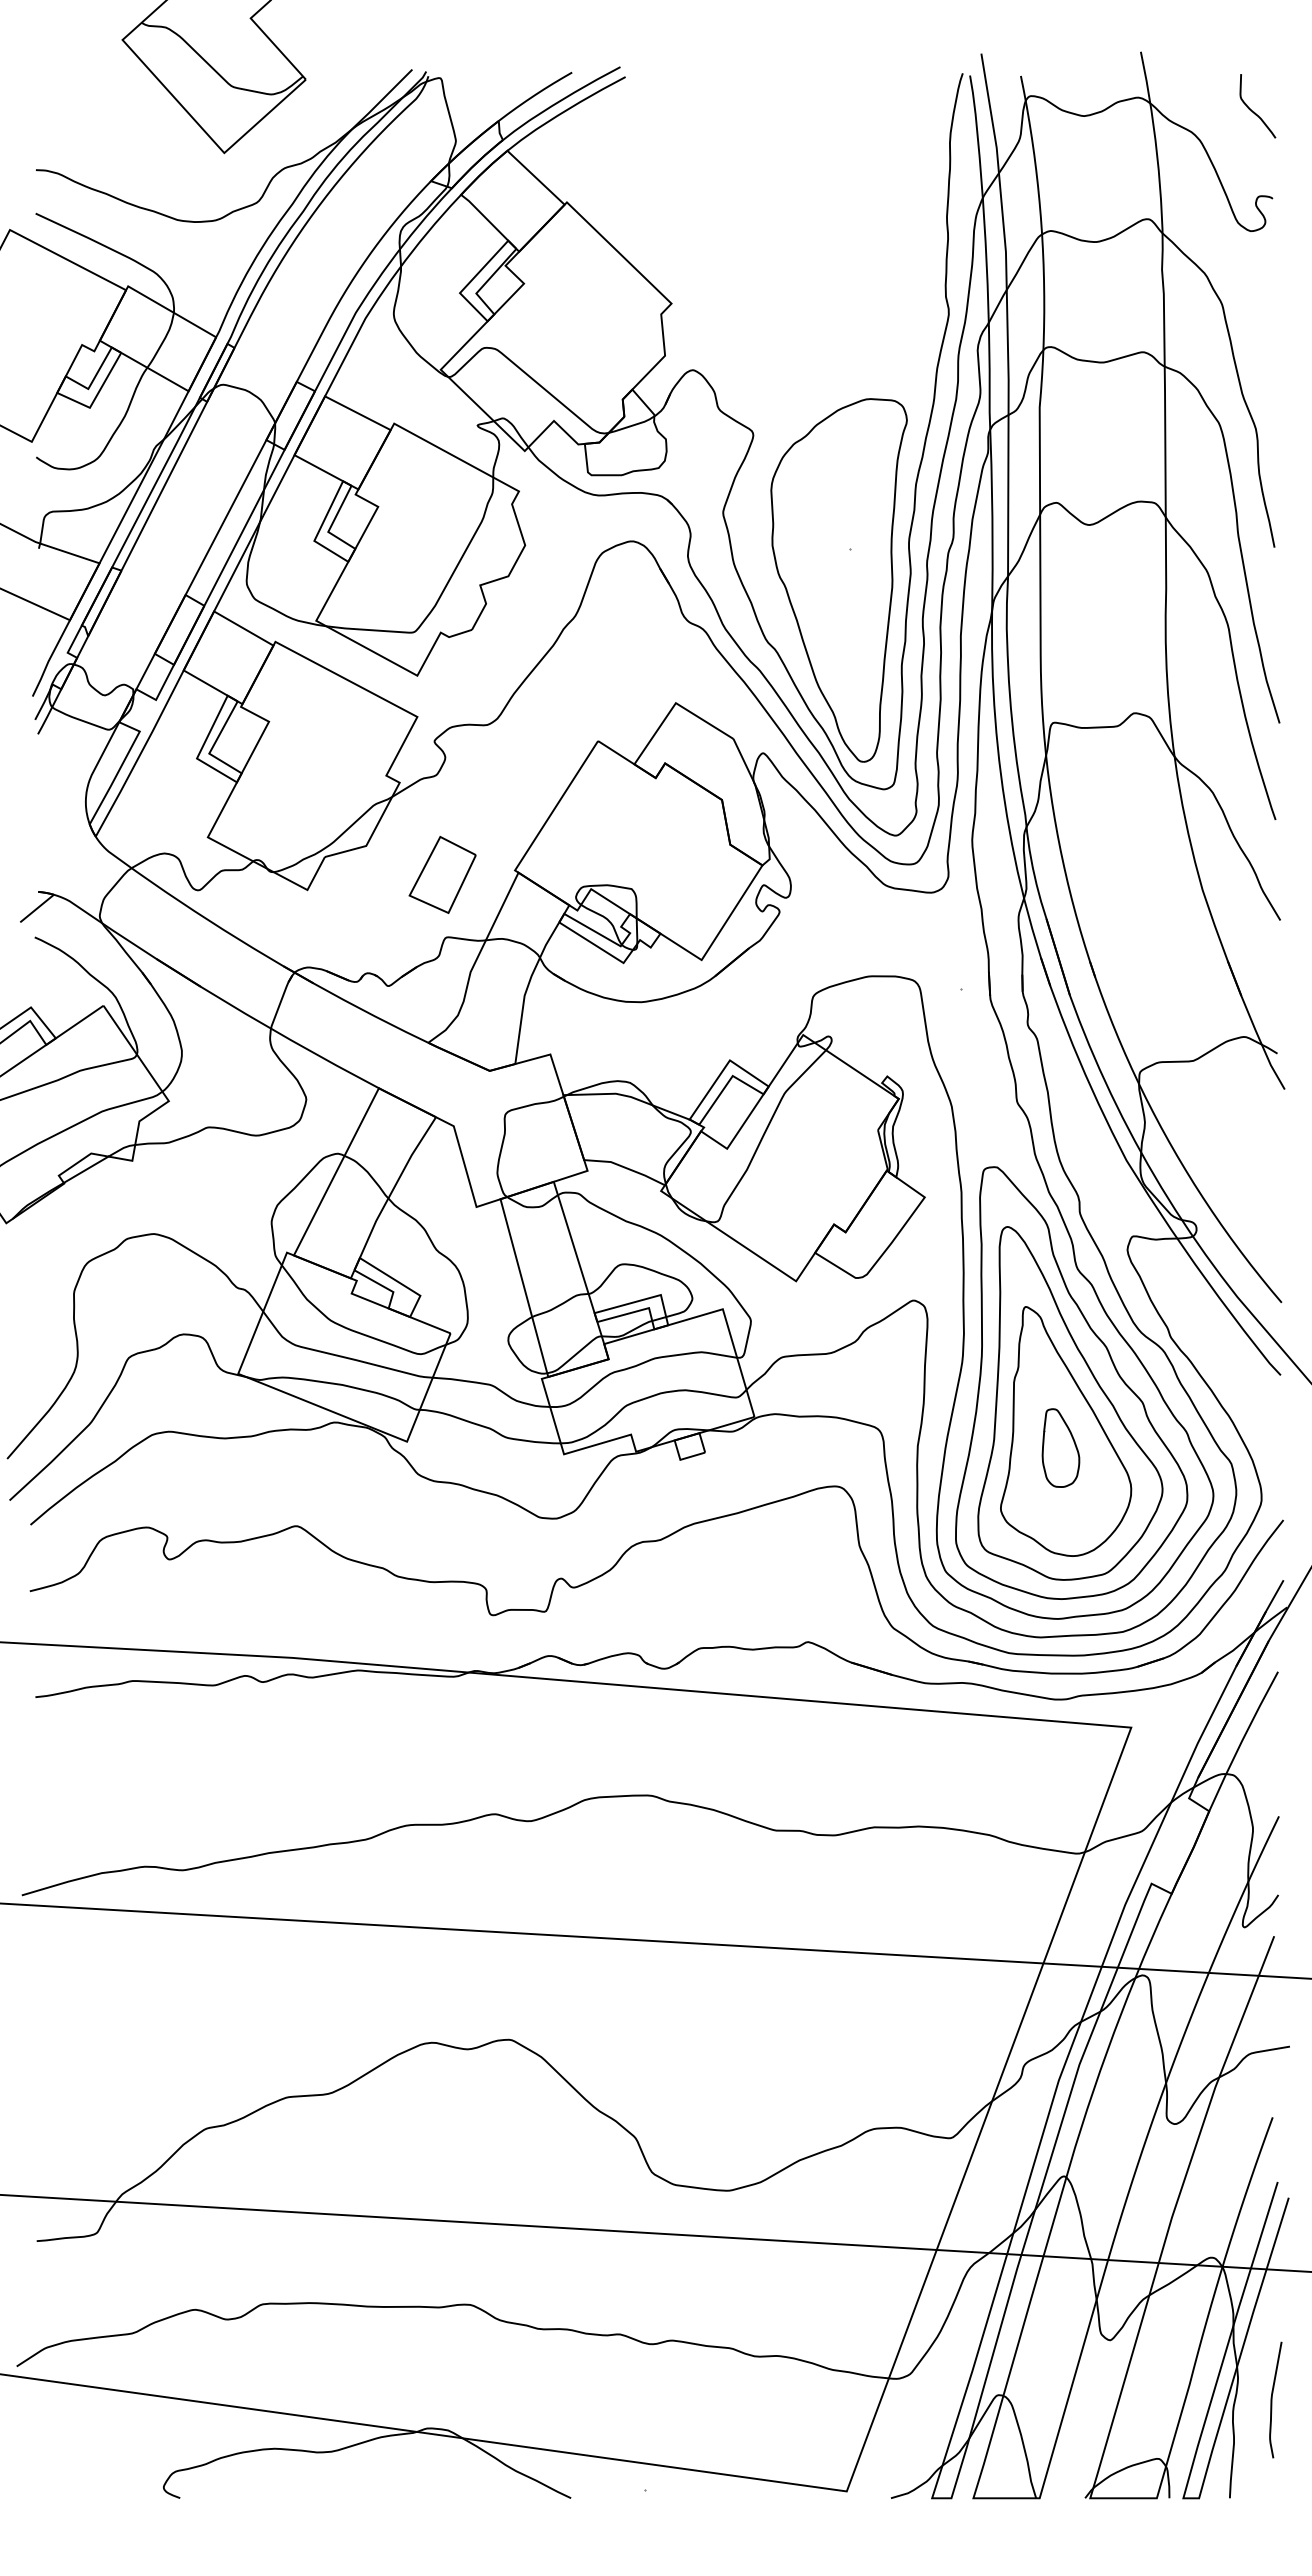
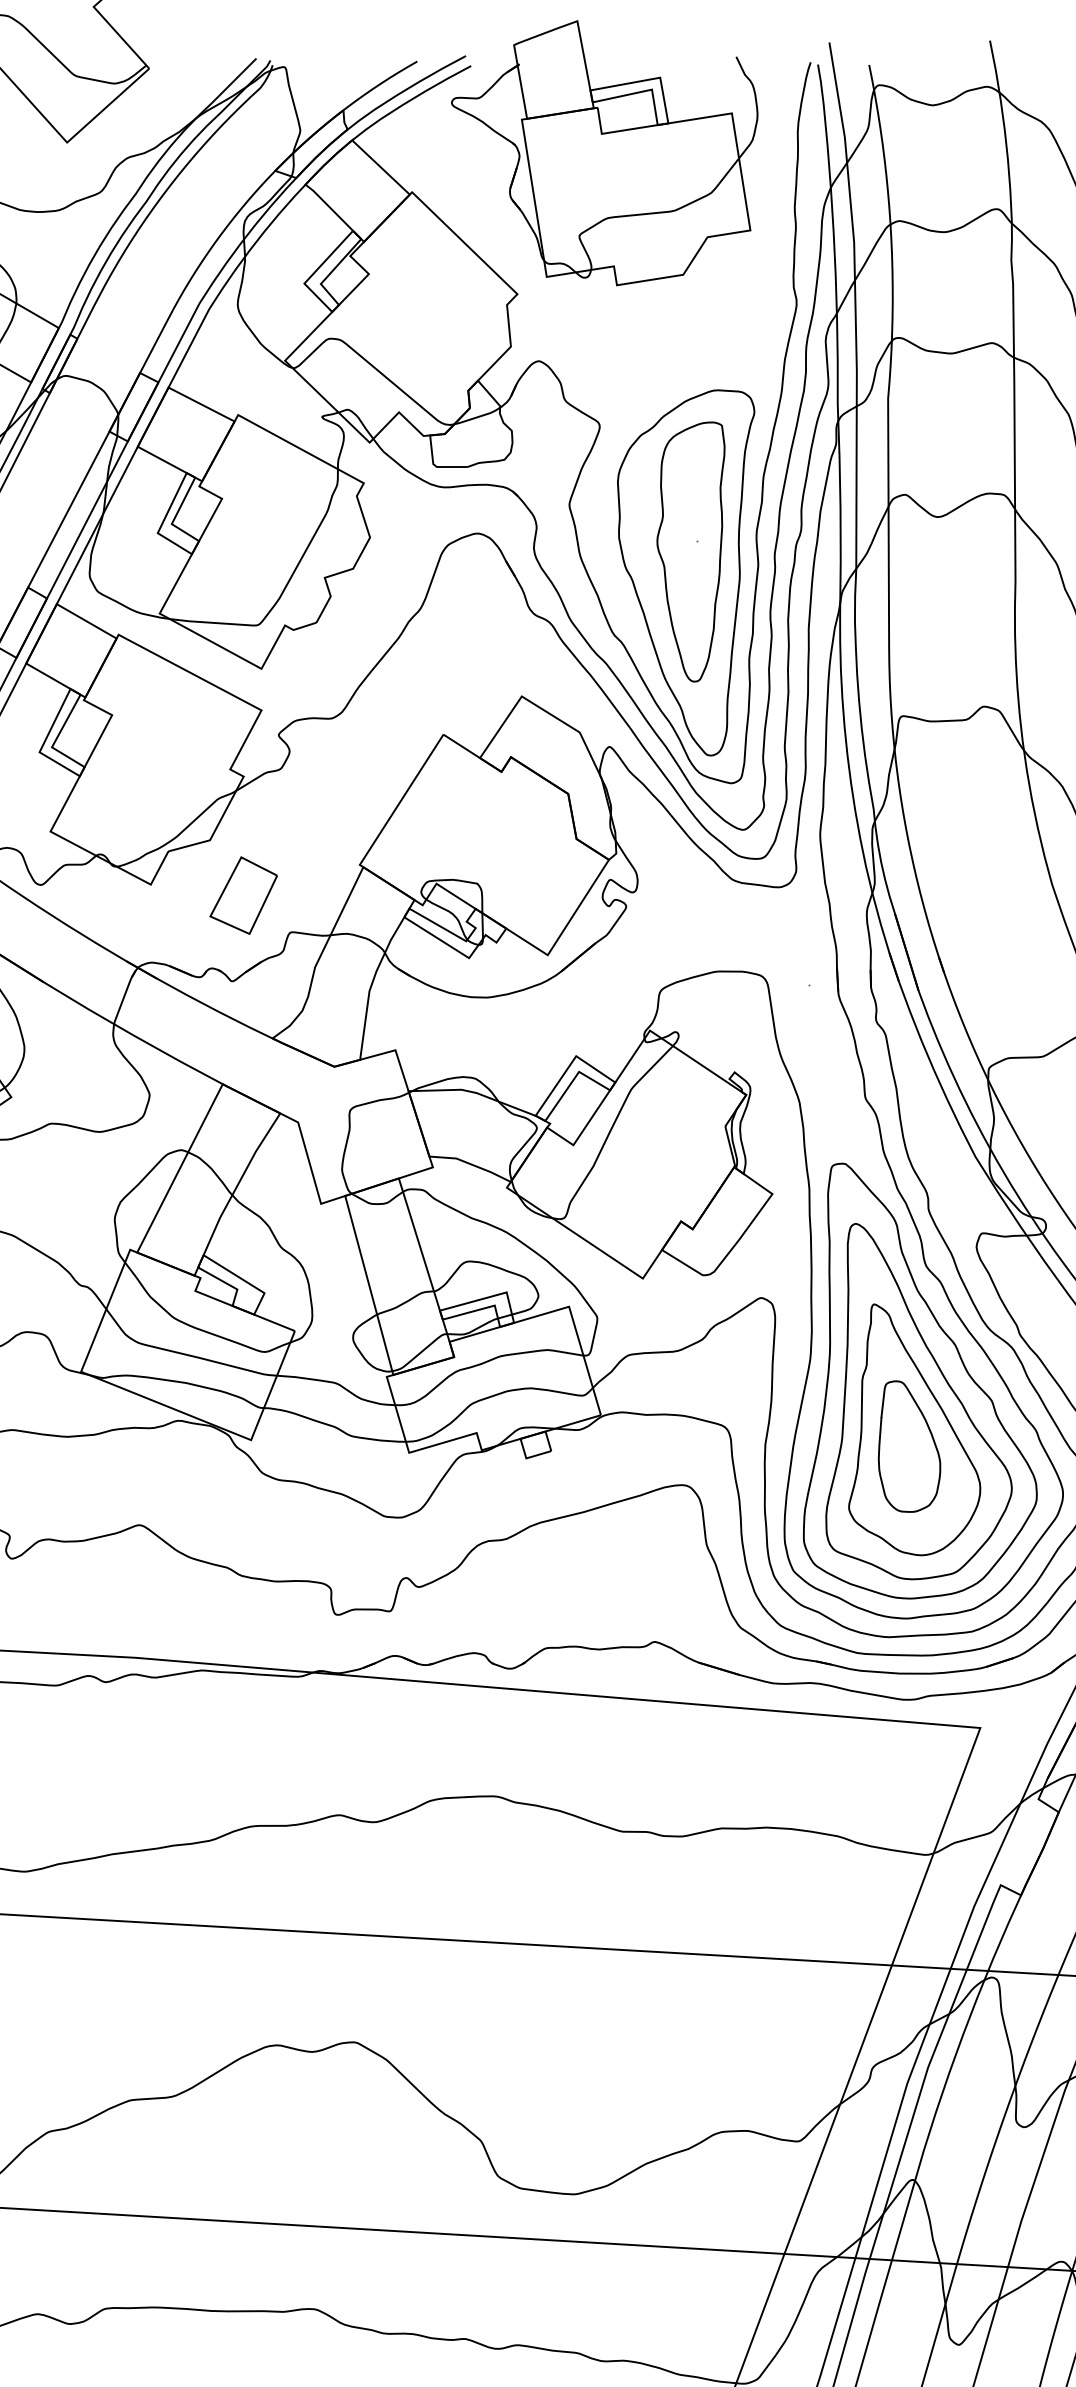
part: (757, 163) -> (603, 153), added
part: (843, 559) -> (690, 551), added
part: (442, 874) -> (243, 895), moved
part: (1060, 1447) -> (909, 1445), size x1.67

